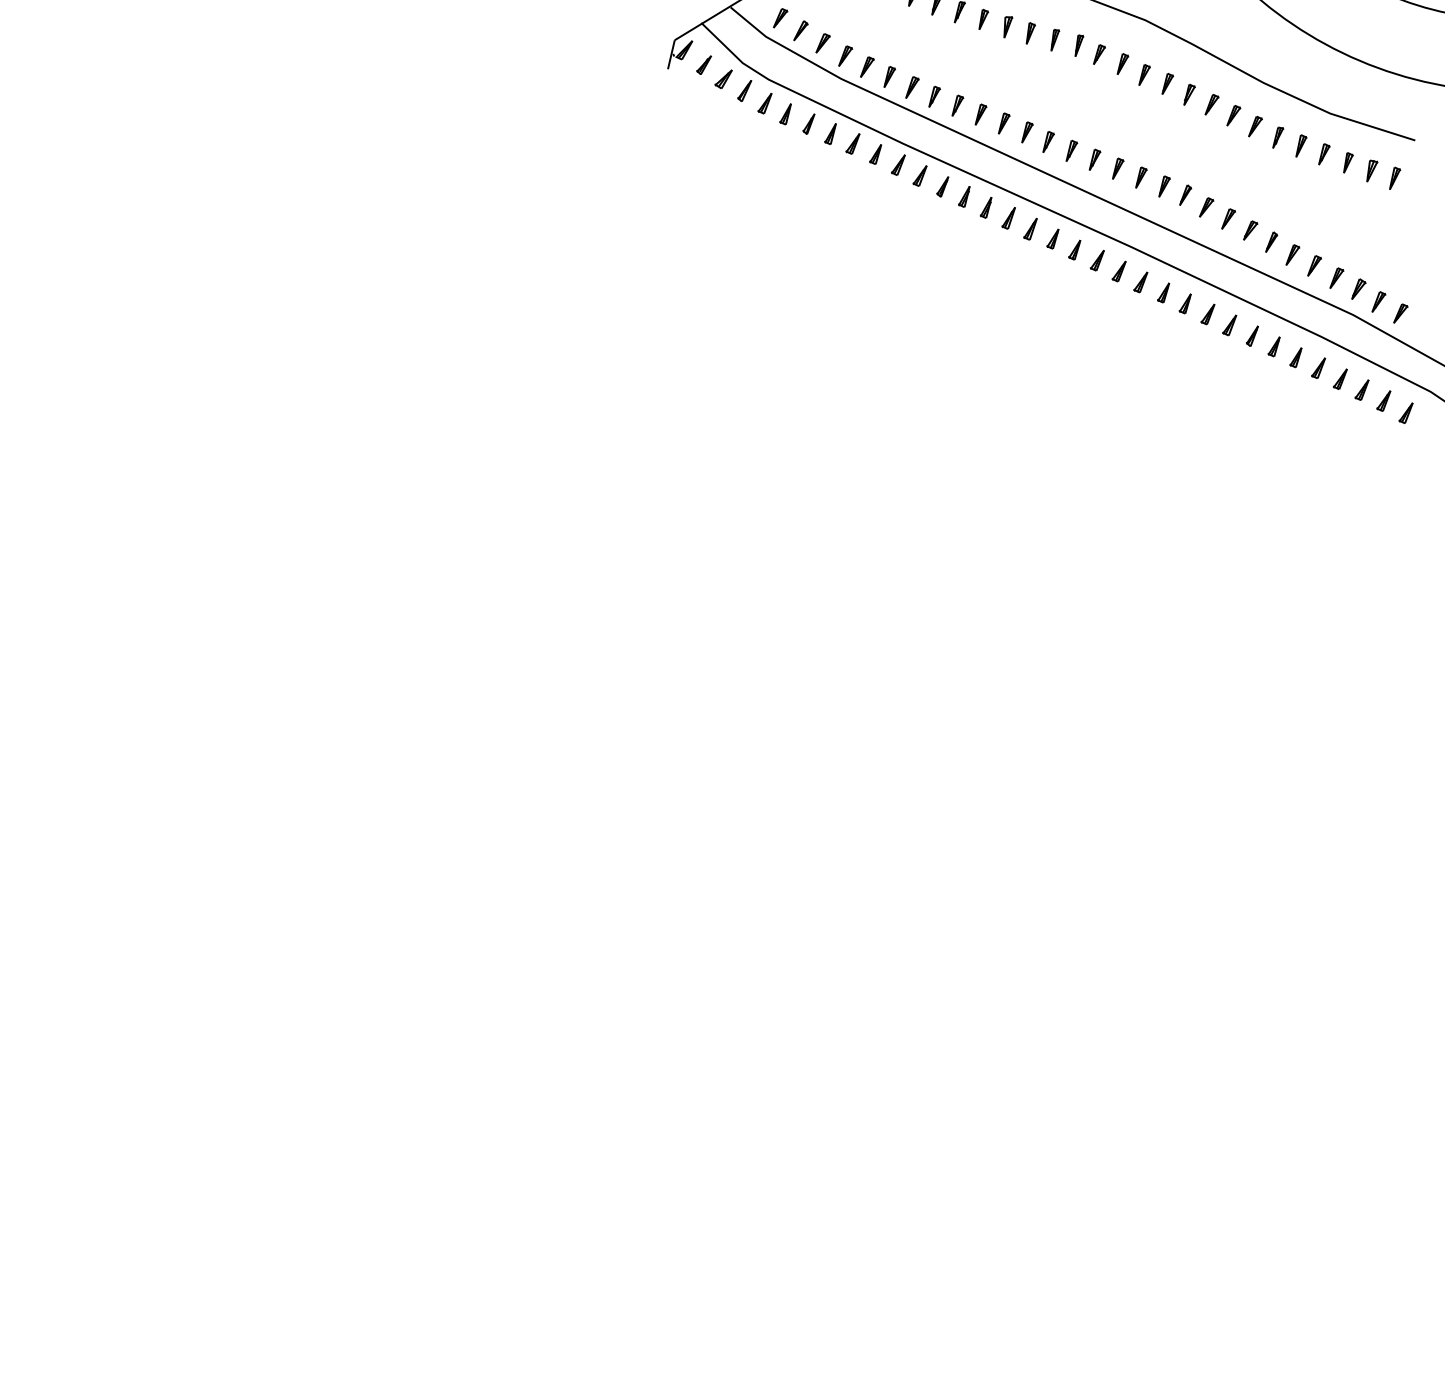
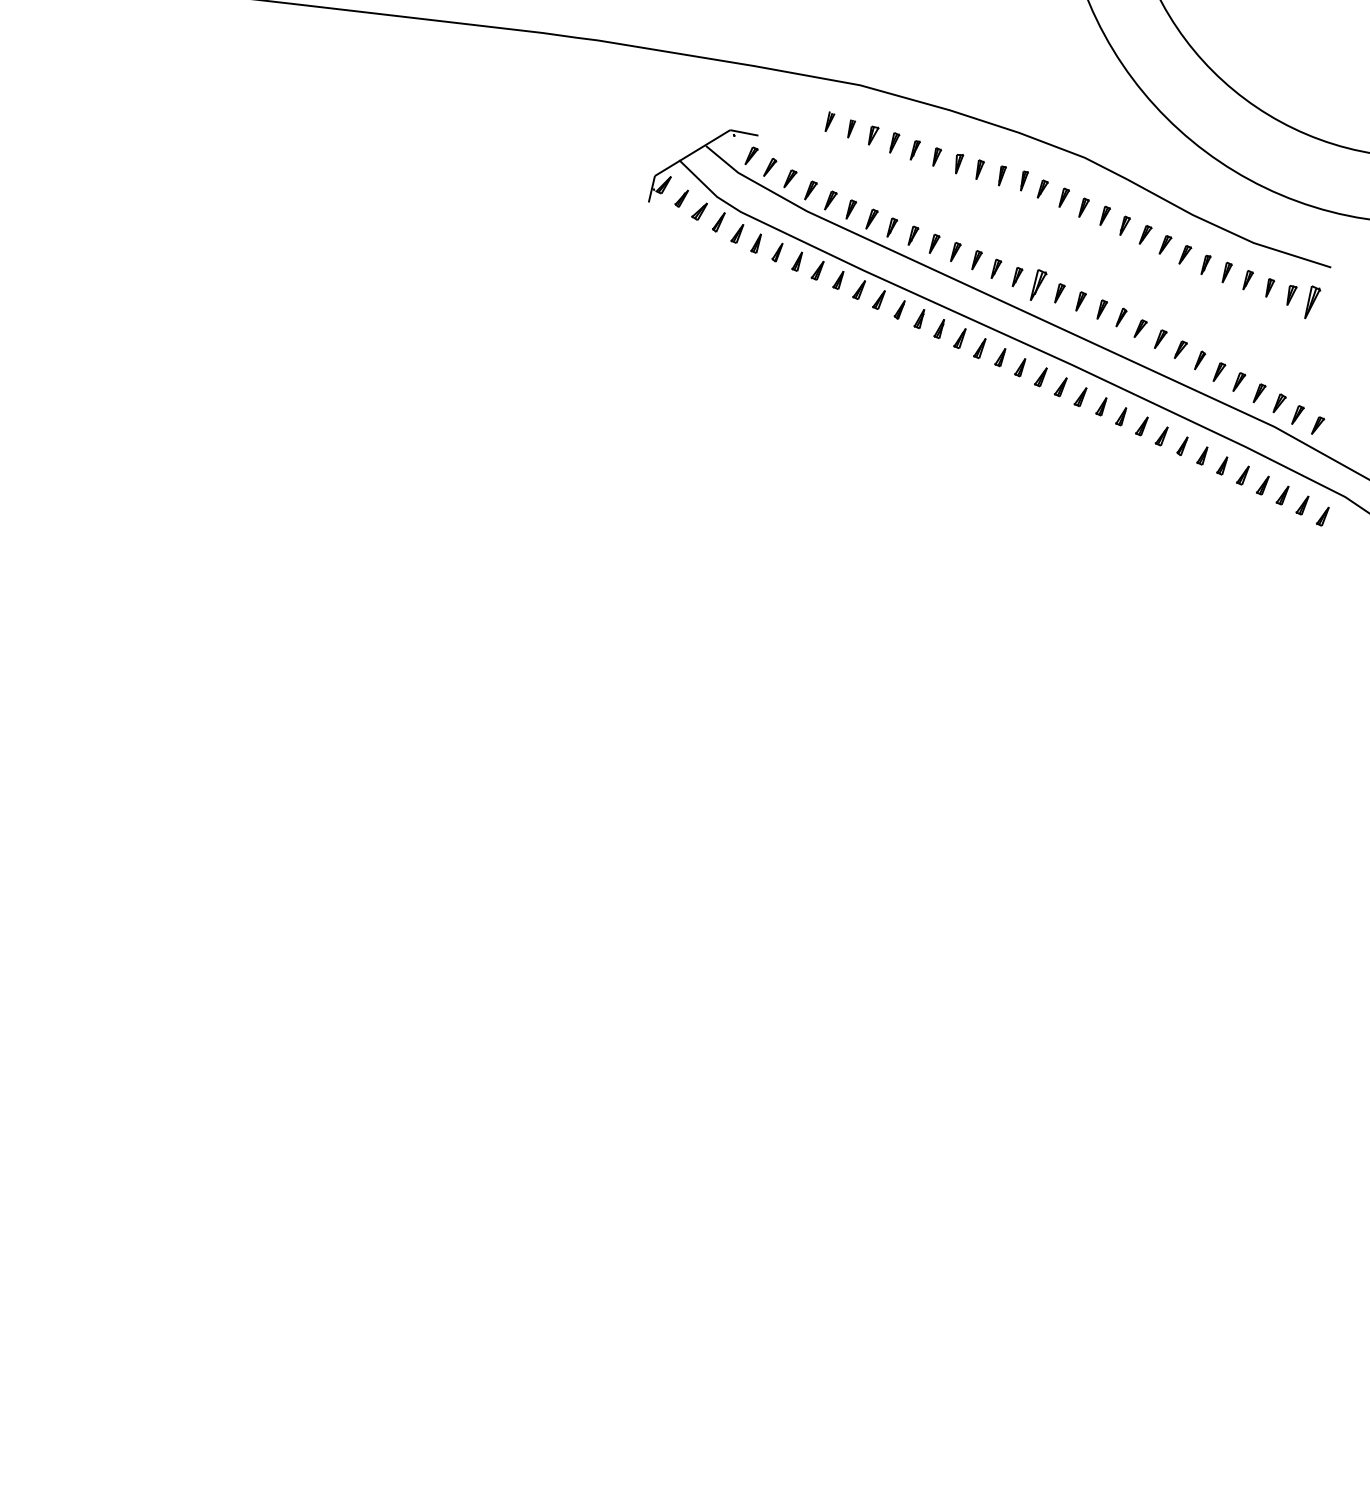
part: (1094, 160) -> (1038, 285), size x1.6
part: (1394, 177) -> (1312, 301), size x1.6

